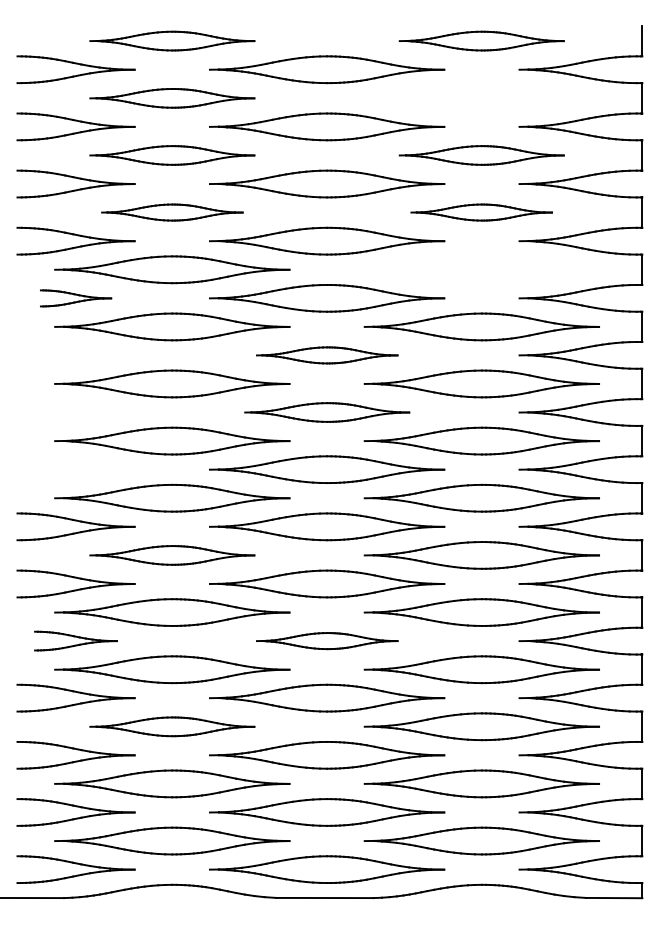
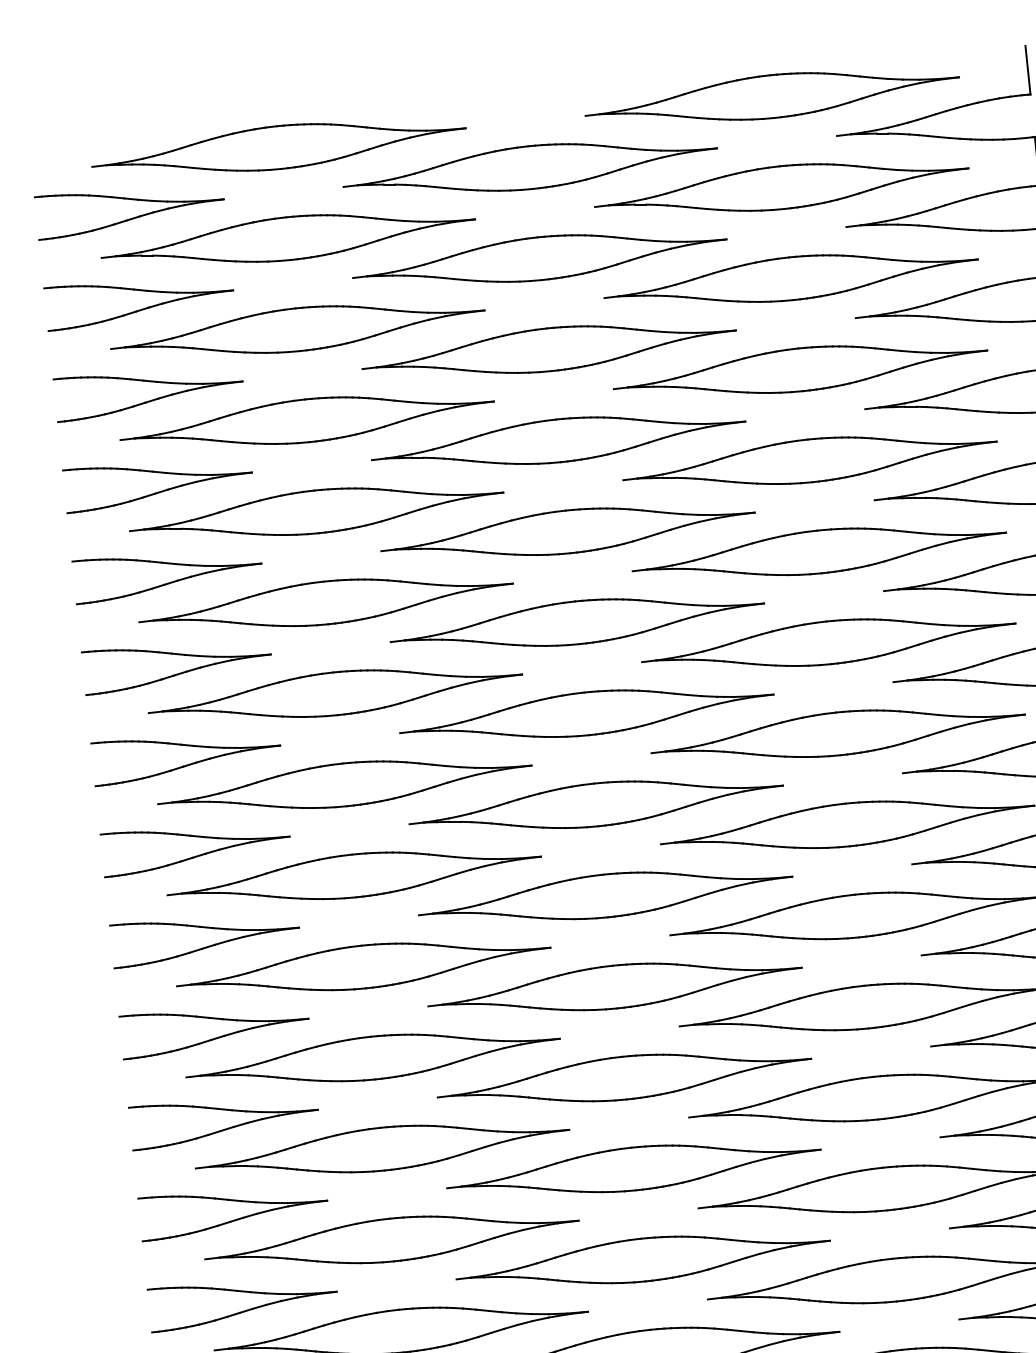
part: (172, 40) -> (279, 146), size x1.43
part: (481, 40) -> (771, 95), size x1.43
part: (172, 98) -> (288, 238), size x1.43
part: (481, 98) -> (781, 188), added
part: (172, 155) -> (298, 329), size x1.43
part: (481, 155) -> (790, 278), size x1.43
part: (172, 212) -> (307, 420), size x1.67
part: (481, 212) -> (799, 369), size x1.67
part: (481, 269) -> (809, 460), added
part: (75, 298) -> (167, 573), size x1.67
part: (75, 355) -> (176, 664), added
part: (327, 355) -> (578, 622), size x1.67
part: (75, 412) -> (185, 755), added
part: (327, 412) -> (587, 713), size x1.43
part: (75, 469) -> (195, 846), added
part: (172, 555) -> (364, 967), size x1.43
part: (75, 640) -> (223, 1118), size x1.43
part: (327, 640) -> (624, 1077), size x1.67
part: (172, 726) -> (392, 1239), size x1.43

